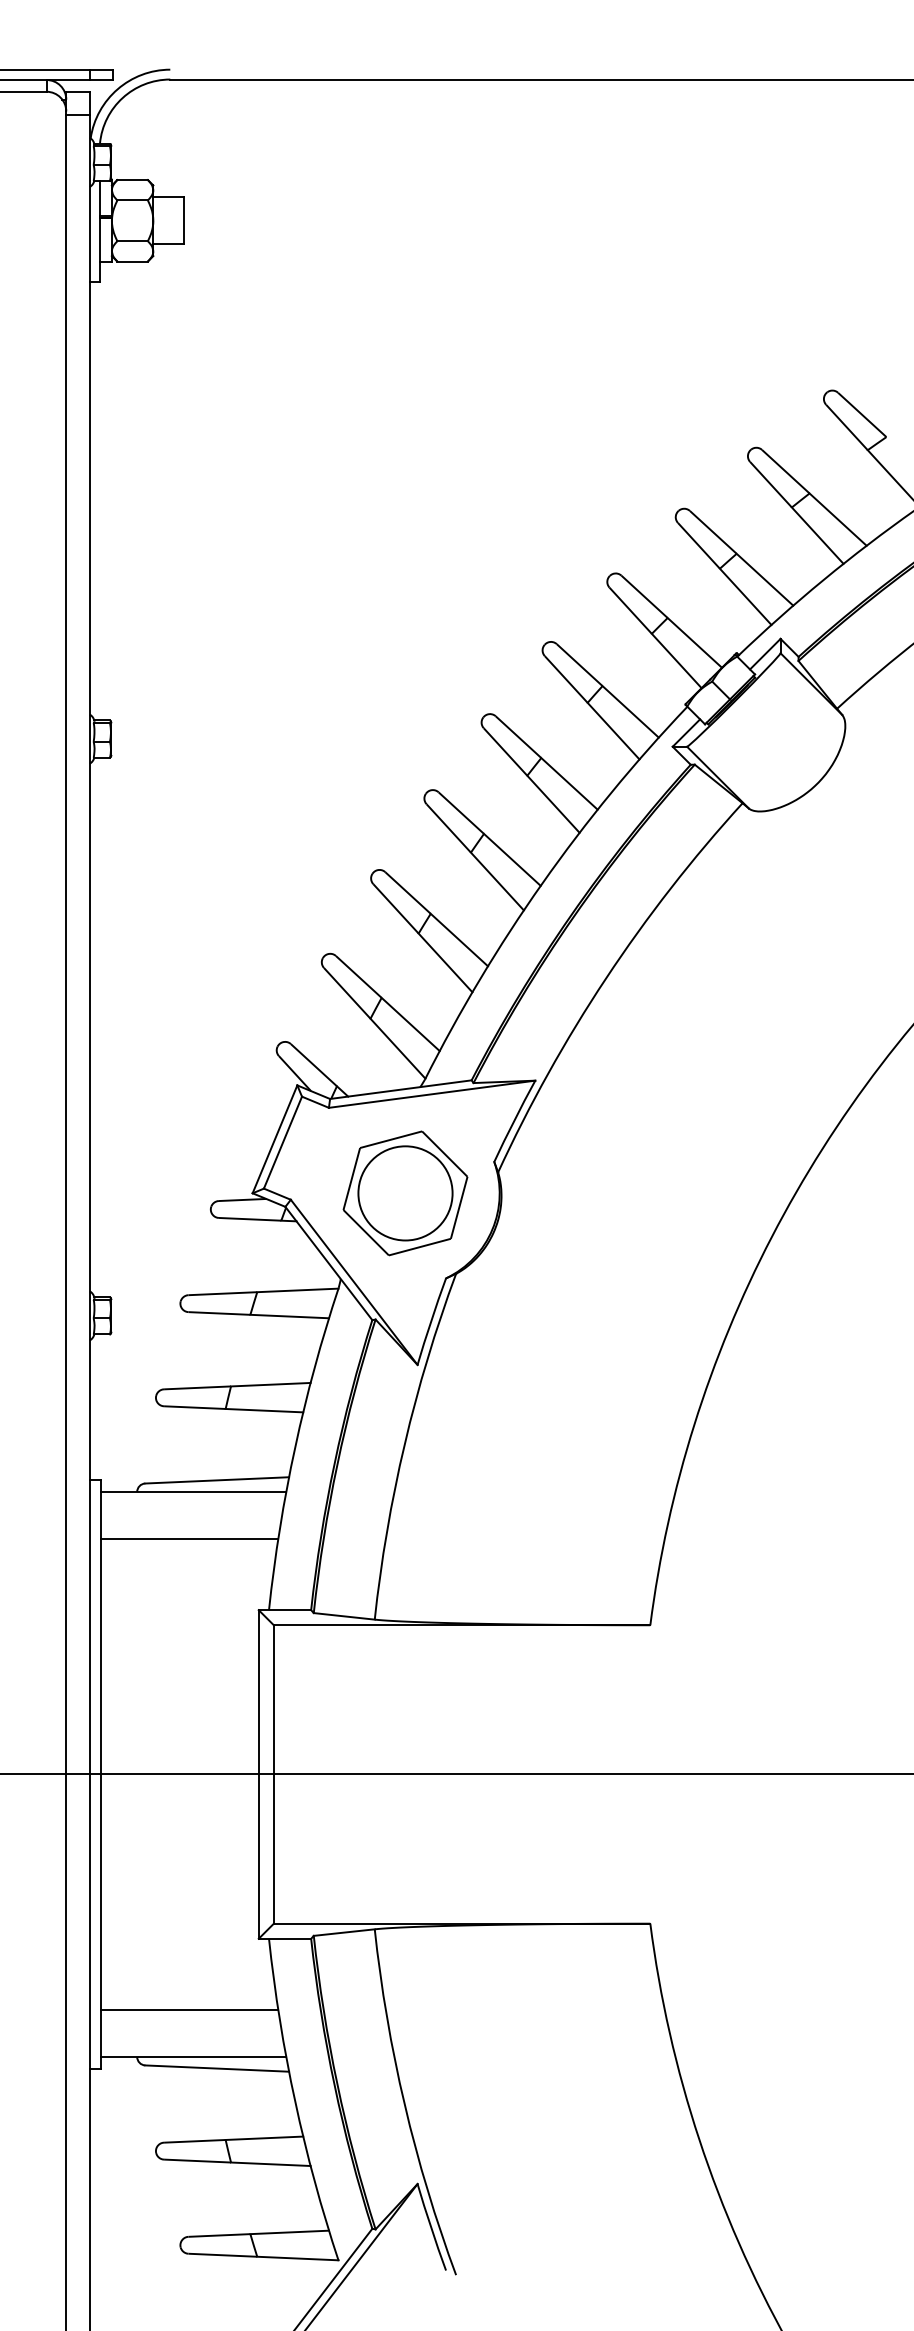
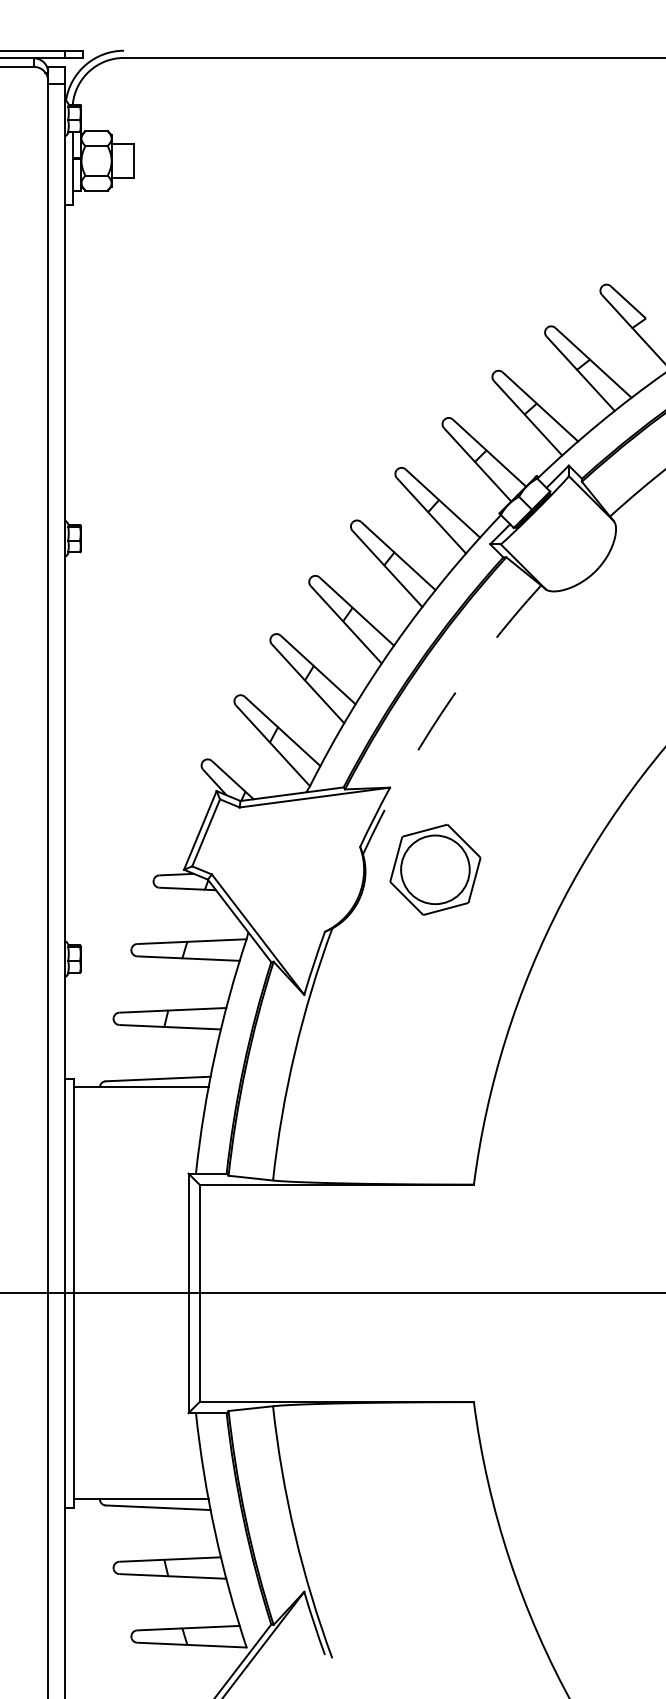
arc: (606, 978) -> (441, 713), solid -> dashed
part: (405, 1193) -> (435, 869), moved
line: (189, 1539) -> (138, 1122), removed
line: (189, 2009) -> (138, 1464), removed

